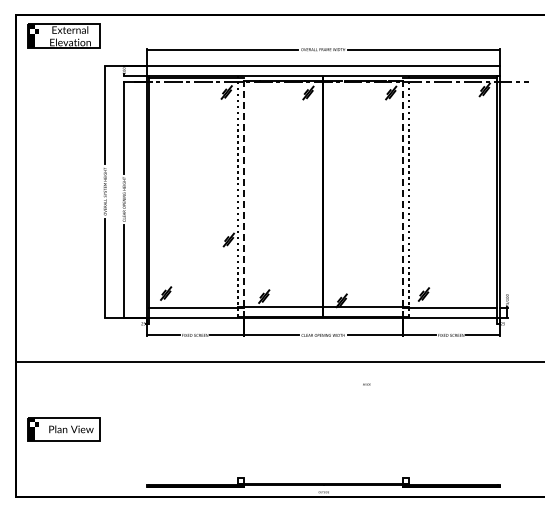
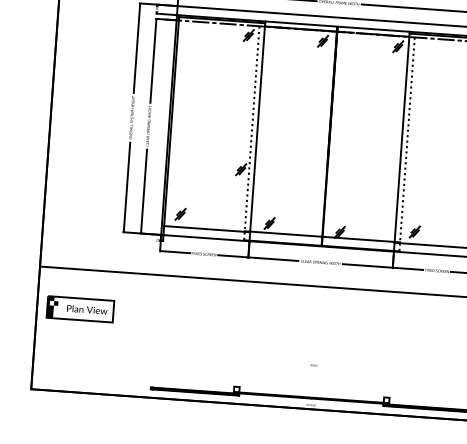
line: (243, 196) -> (257, 131), dashed -> solid
line: (402, 196) -> (401, 141), dashed -> solid
text: (366, 384) -> (313, 365), moved
part: (63, 429) -> (80, 309), moved

